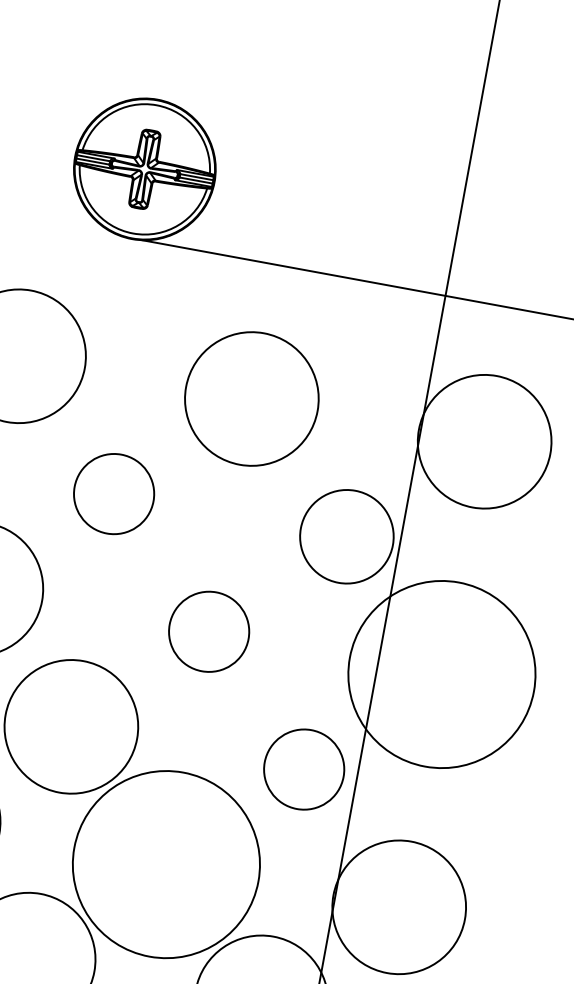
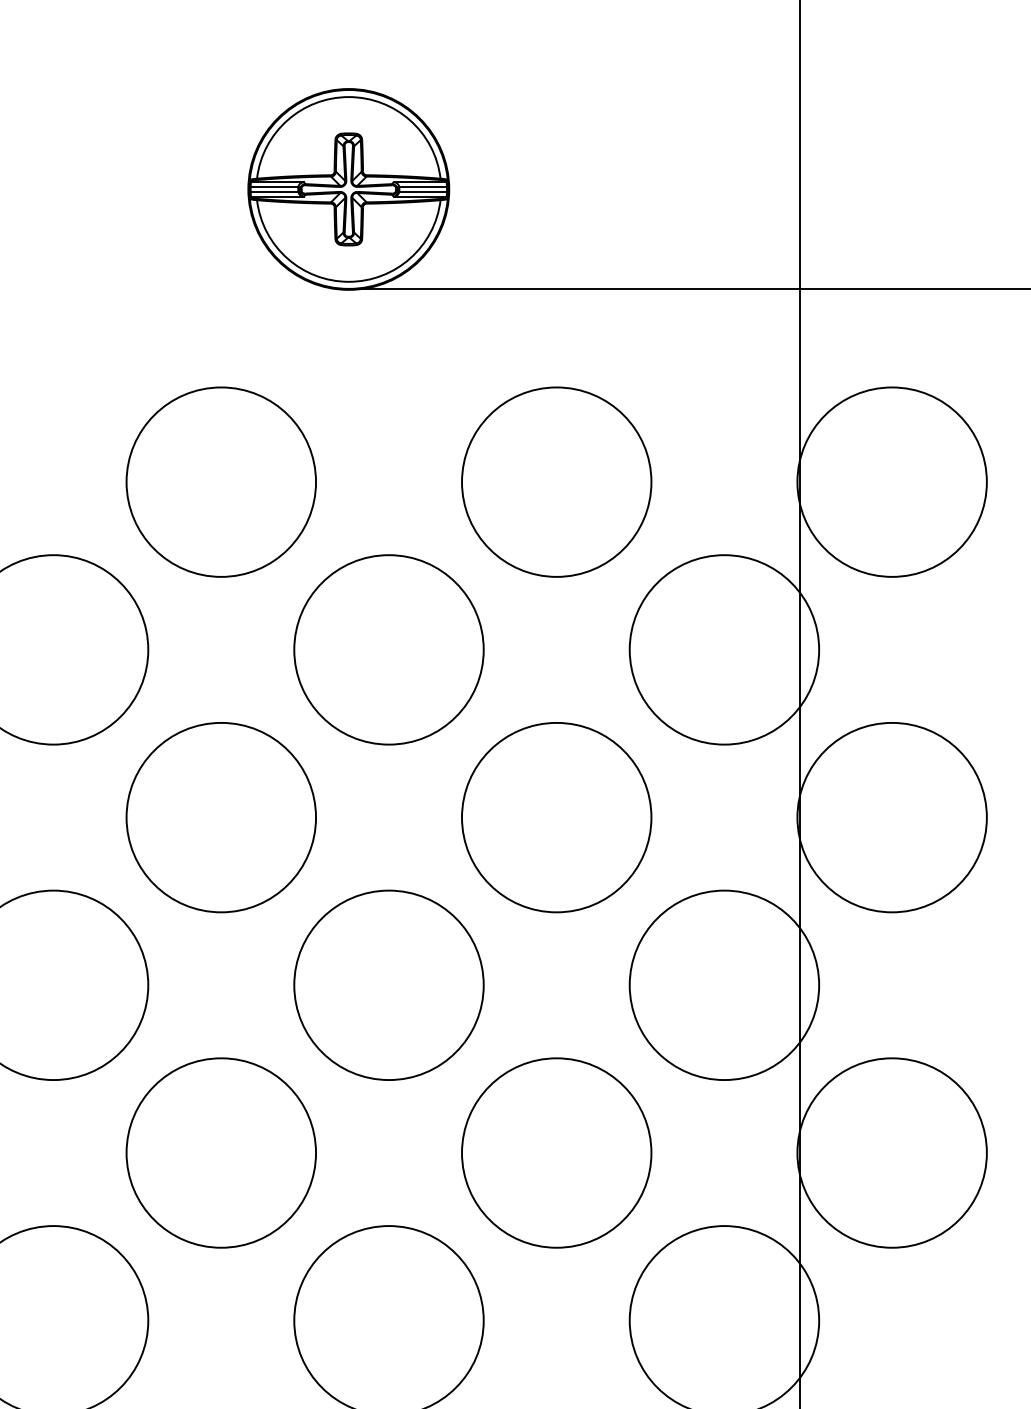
circle: (113, 493) -> (388, 649), size x1.67
circle: (347, 536) -> (724, 649), size x1.43
circle: (209, 631) -> (556, 817), size x1.67
circle: (441, 674) -> (891, 817), size x0.71
circle: (304, 769) -> (724, 985), size x1.67
circle: (166, 864) -> (556, 1152), size x0.71

